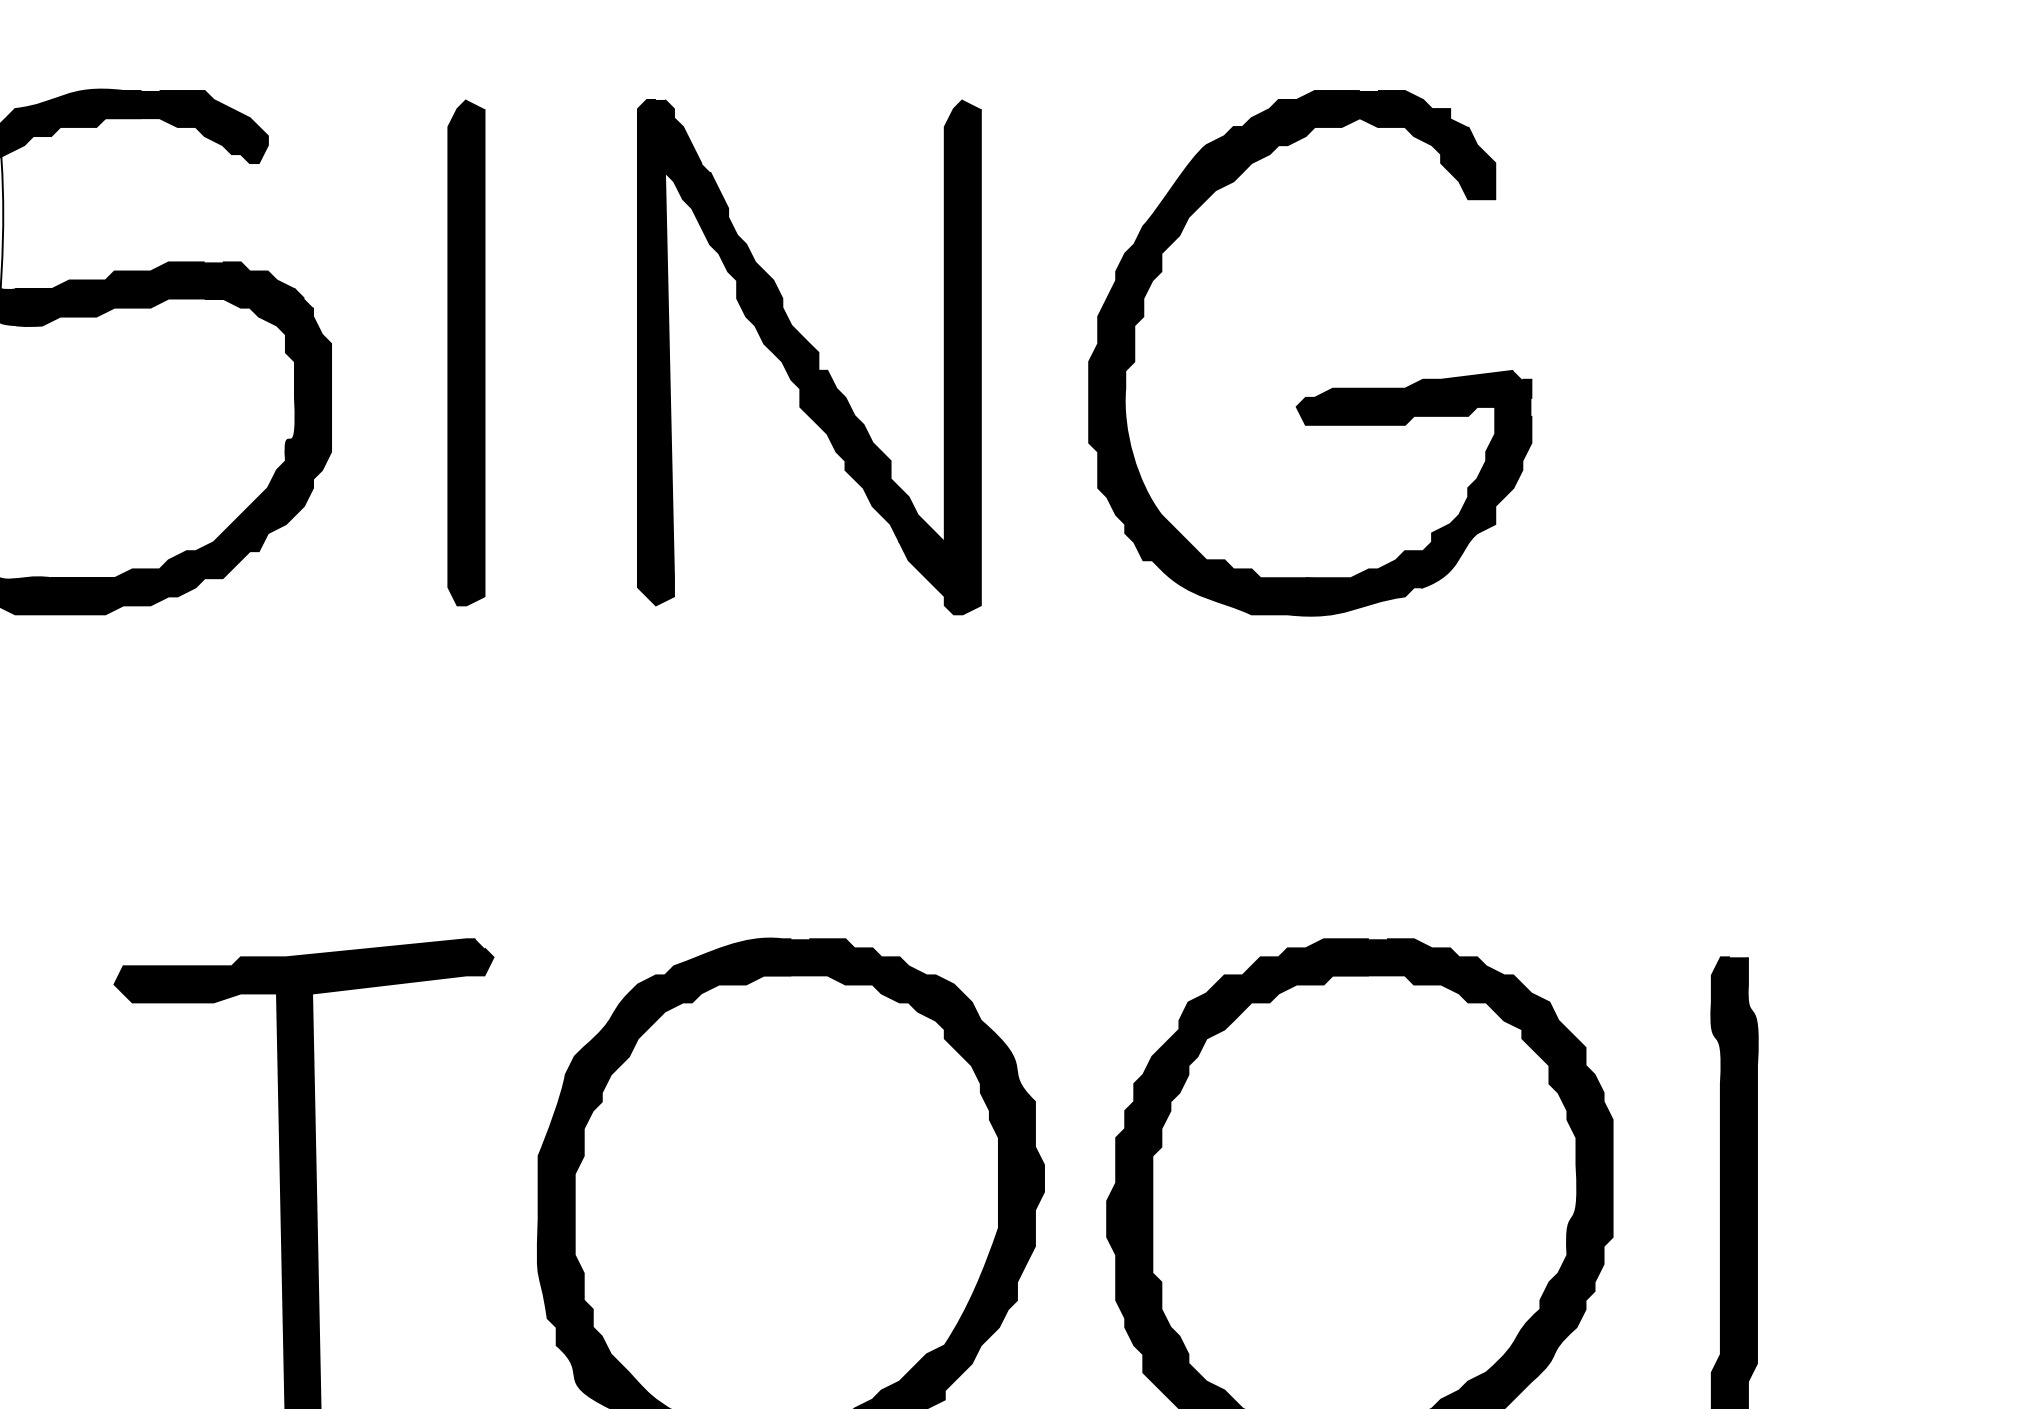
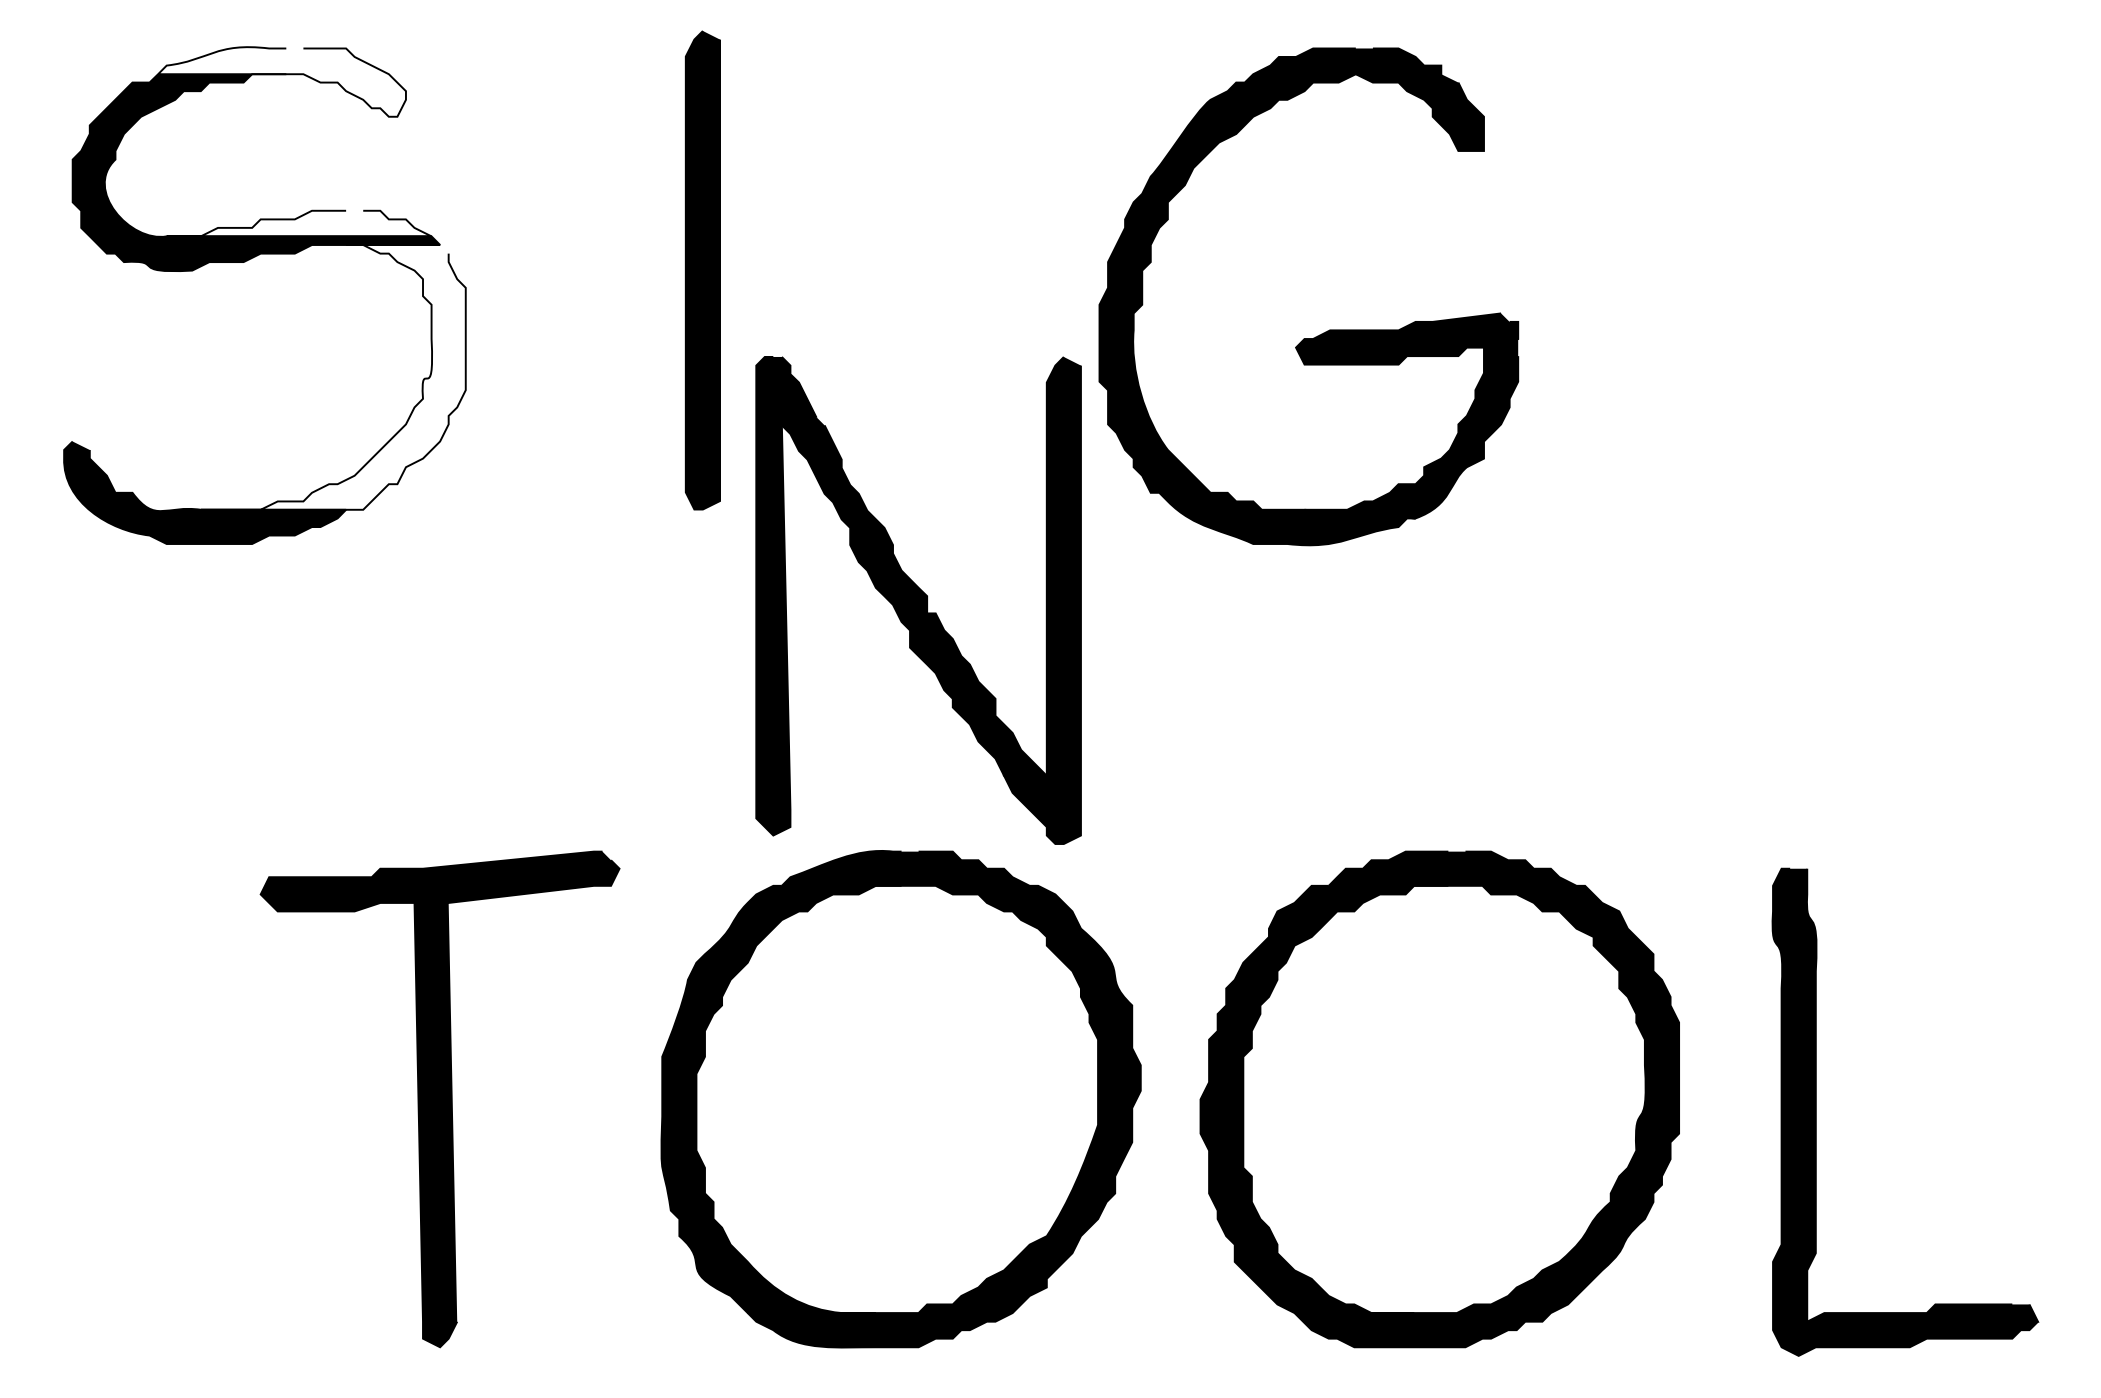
fill: (136, 125) -> (281, 81), removed
fill: (154, 275) -> (298, 223), removed
part: (465, 352) -> (702, 270), moved
part: (809, 357) -> (918, 600), moved
part: (1327, 389) -> (1325, 331), moved
fill: (190, 438) -> (332, 377), removed

